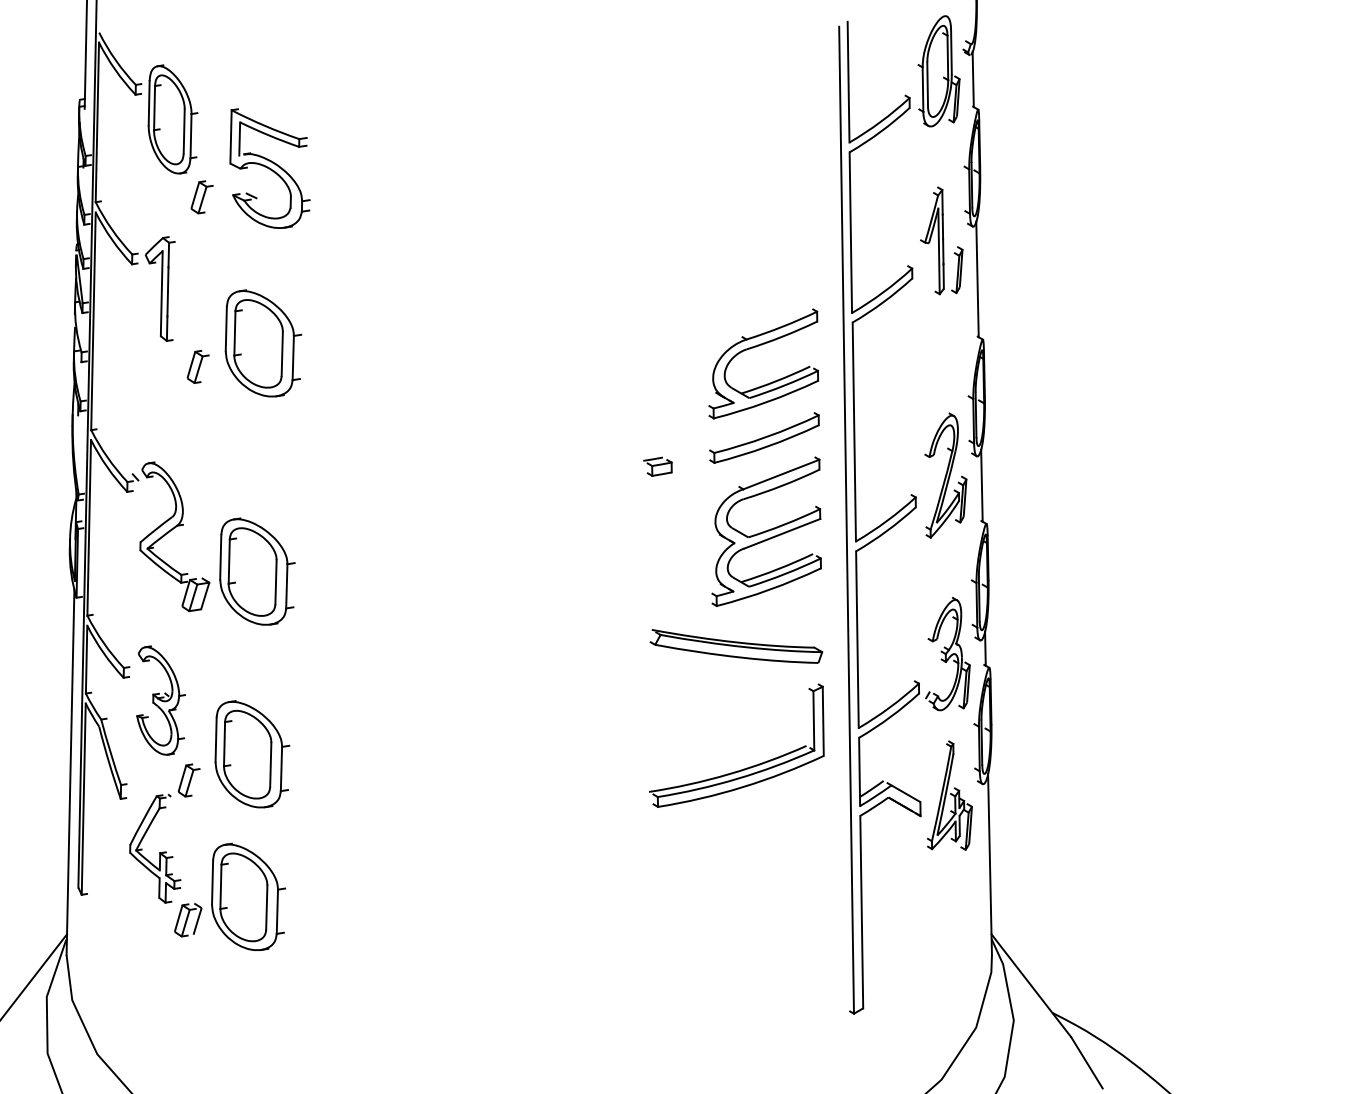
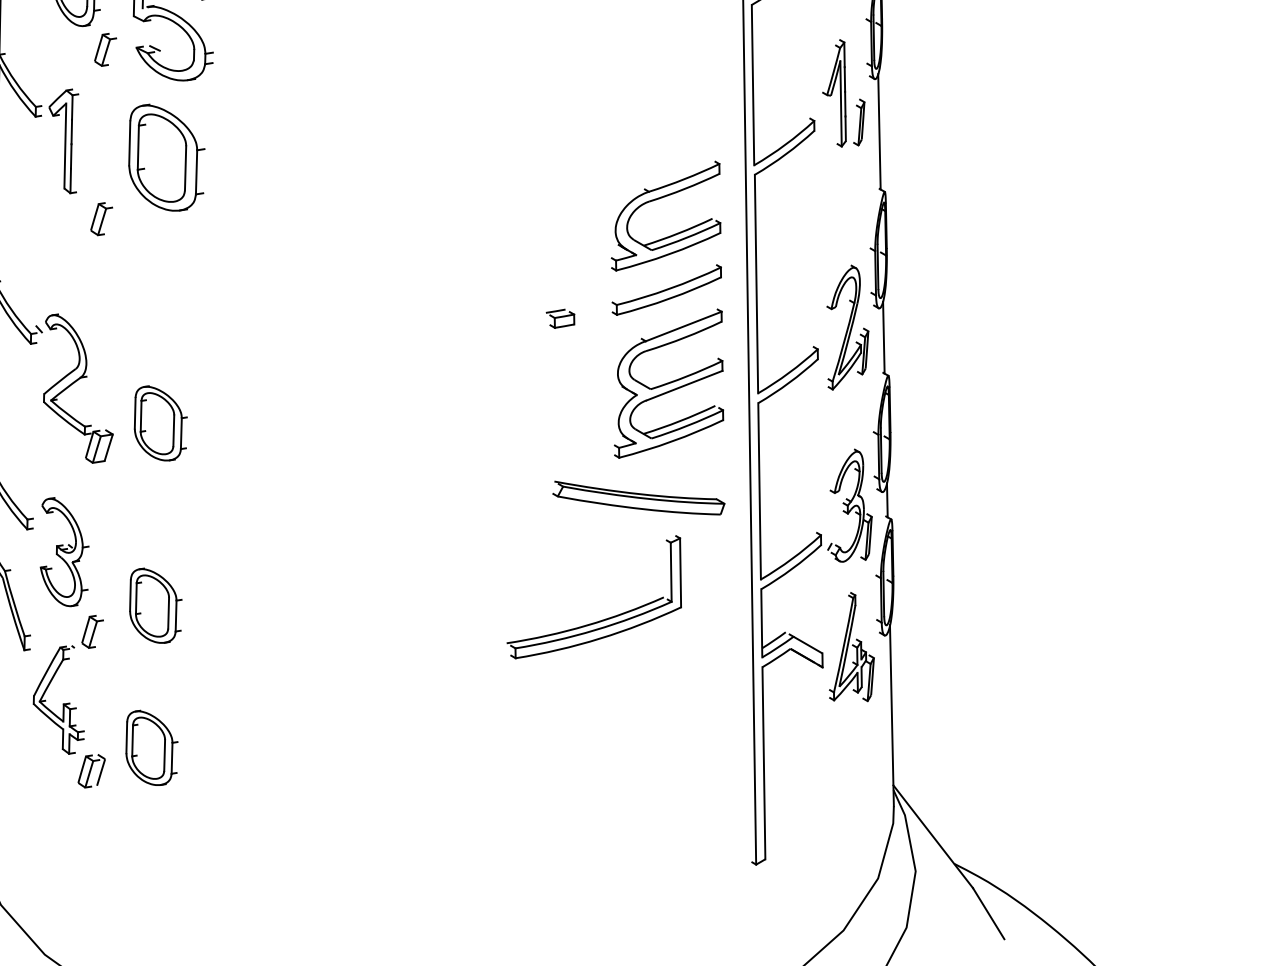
part: (263, 343) -> (166, 157), moved
part: (257, 571) -> (160, 423), size x0.7
part: (252, 754) -> (155, 605), size x0.7
part: (743, 768) -> (600, 619), moved
part: (248, 896) -> (151, 747), size x0.7

